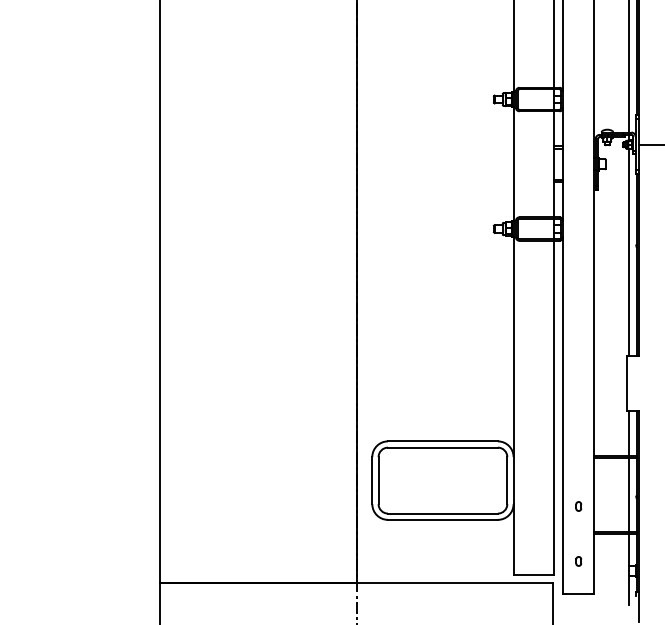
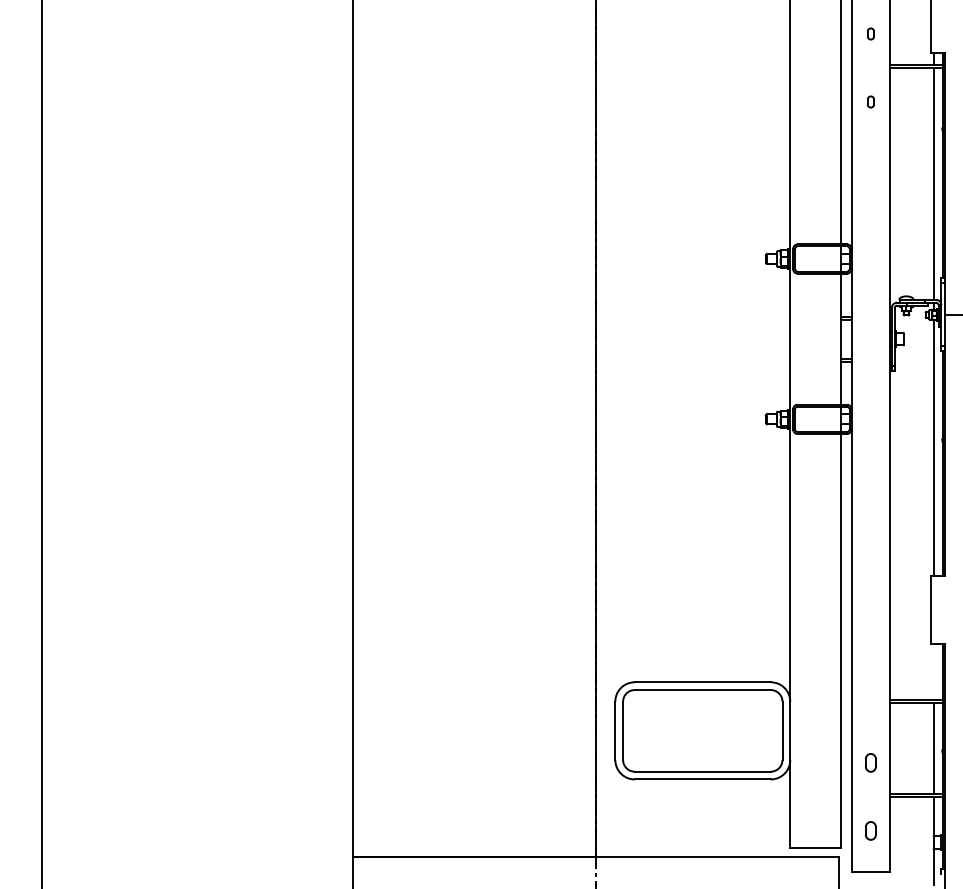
line: (629, 432) -> (933, 671), removed
part: (578, 506) -> (870, 762), size x1.6
part: (578, 561) -> (870, 830), size x1.6

